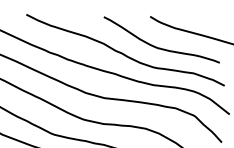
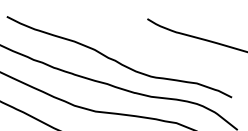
curve: (160, 47) -> (159, 54), removed

